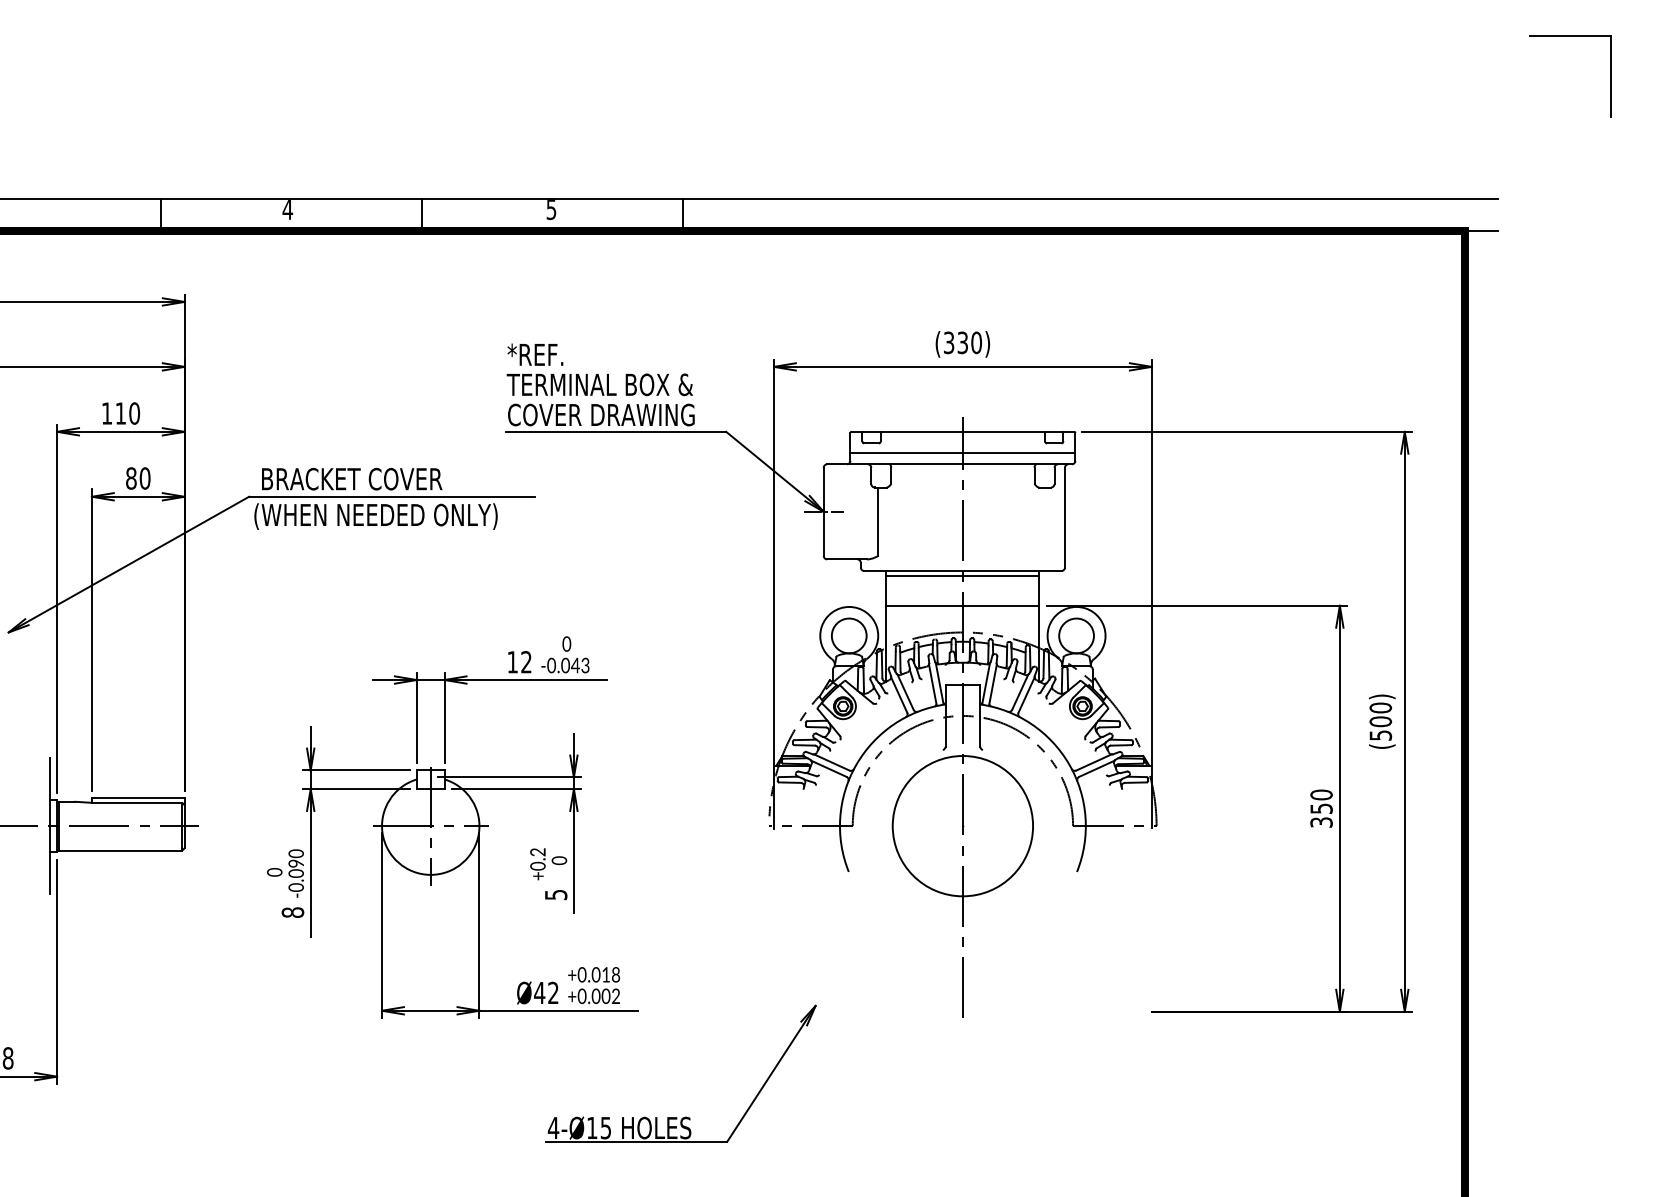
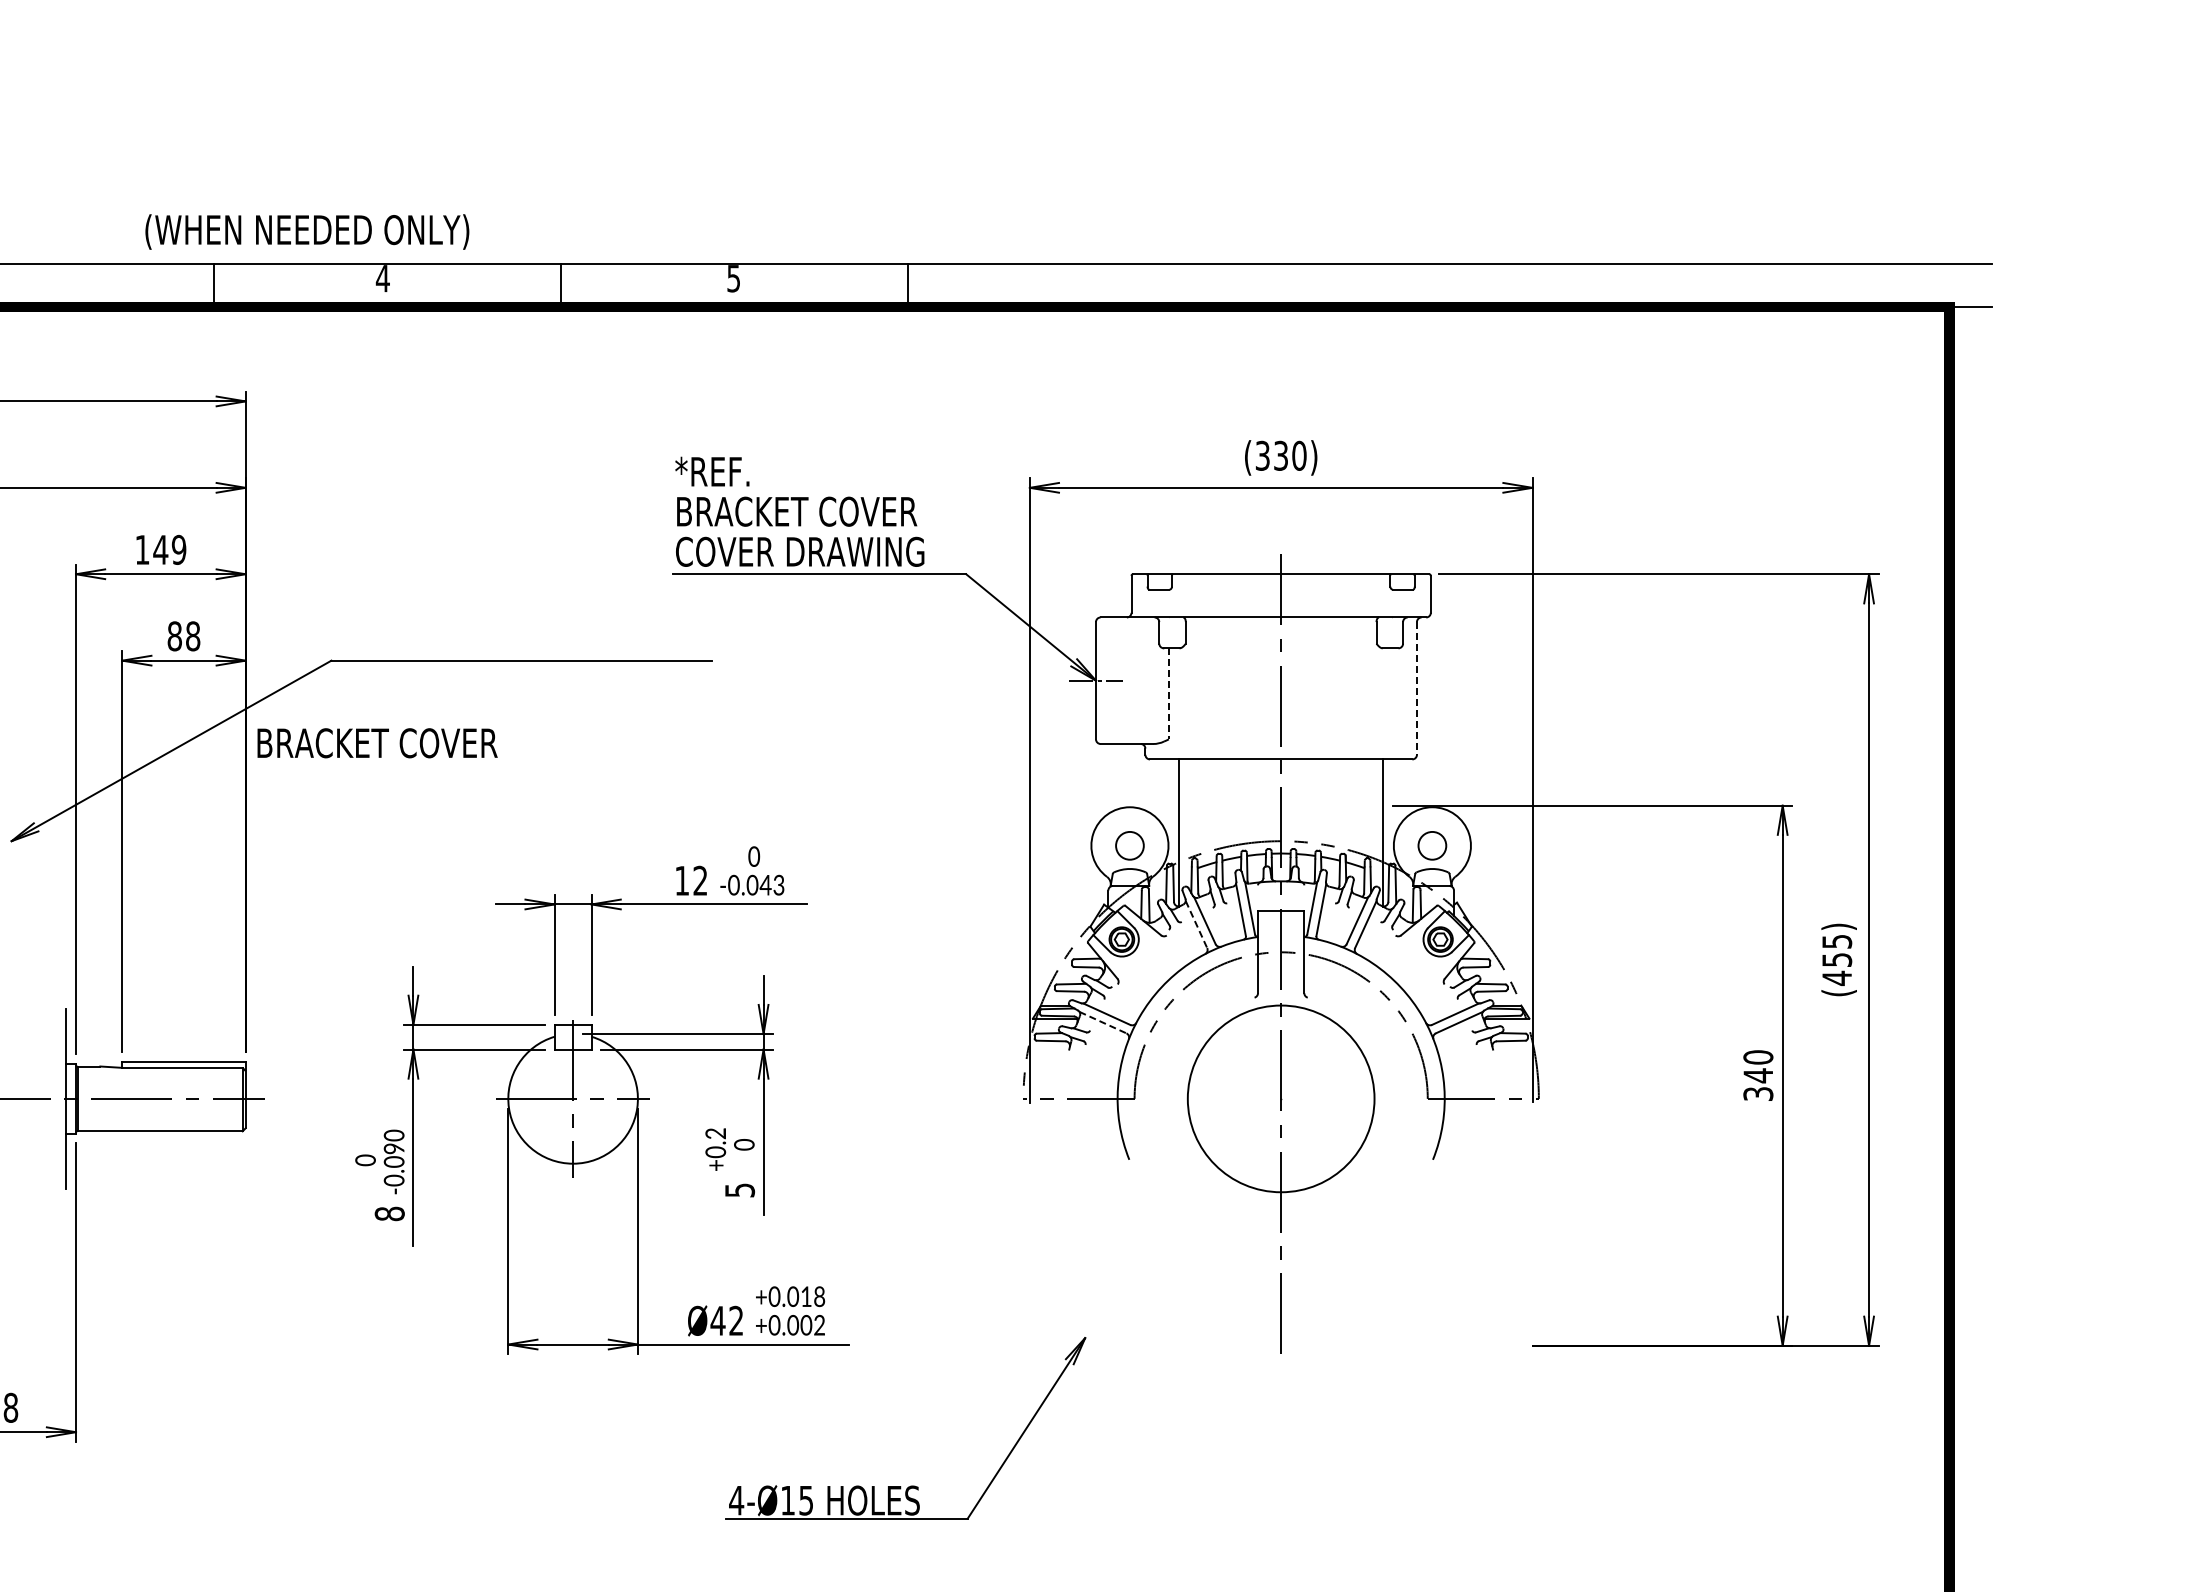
part: (1570, 36) -> (2089, 48), removed
text: (600, 384) -> (798, 511), TERMINAL BOX & -> BRACKET COVER
text: (127, 413) -> (169, 549), 110 -> 149
line: (962, 453) -> (1280, 602), removed
text: (145, 478) -> (193, 636), 80 -> 88
text: (352, 479) -> (377, 743), moved
text: (376, 516) -> (307, 231), moved
line: (1064, 517) -> (1416, 688), solid -> dashed
line: (878, 521) -> (1168, 693), solid -> dashed
line: (963, 575) -> (1281, 765), removed
line: (963, 605) -> (1281, 805), removed
circle: (848, 635) -> (1129, 845), size x0.6
circle: (1076, 635) -> (1432, 845), size x0.6
line: (899, 695) -> (1196, 924), solid -> dashed
text: (1381, 721) -> (1837, 959), (500) -> (455)
line: (828, 768) -> (1102, 1022), solid -> dashed
text: (1321, 808) -> (1758, 1075), 350 -> 340

